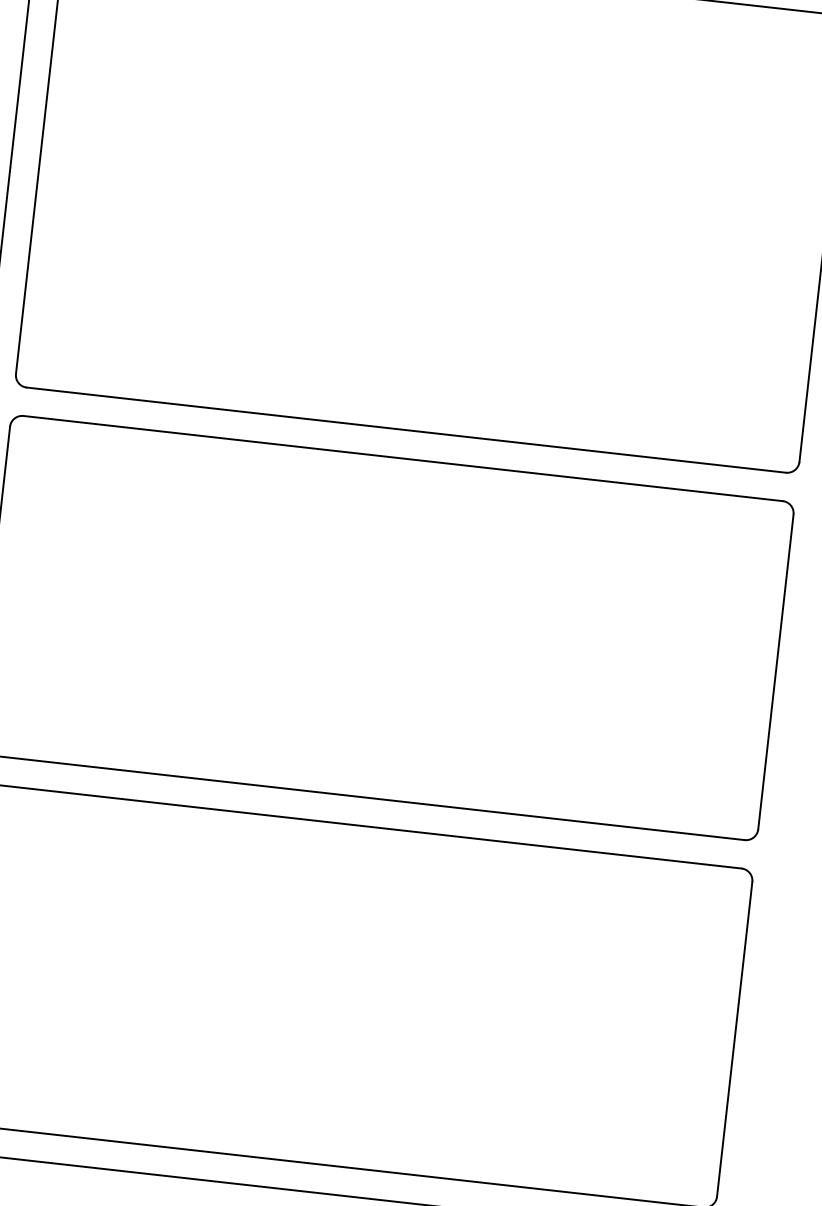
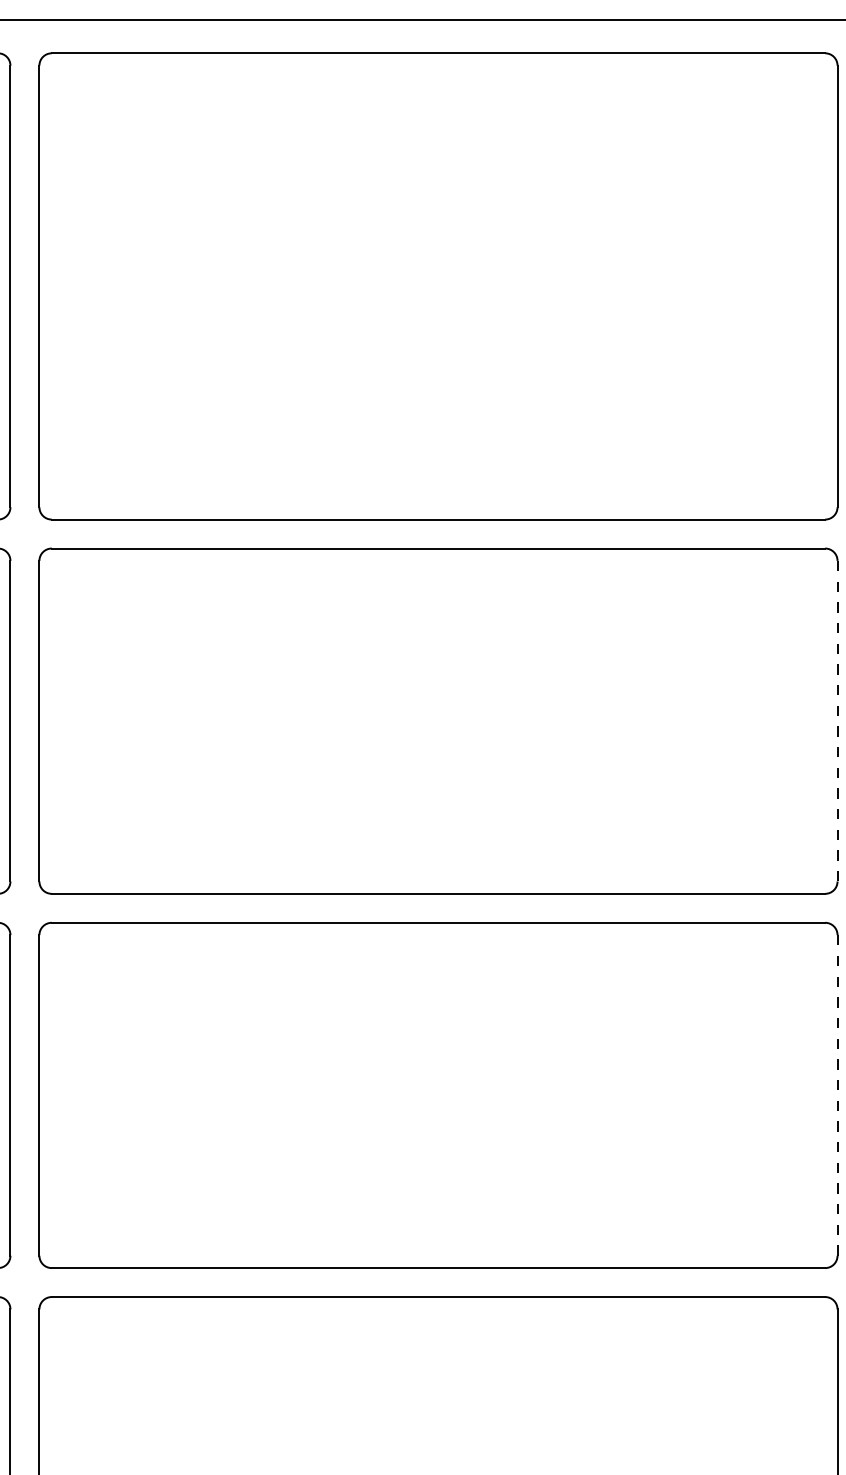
line: (775, 672) -> (837, 721), solid -> dashed
line: (734, 1039) -> (837, 1095), solid -> dashed

